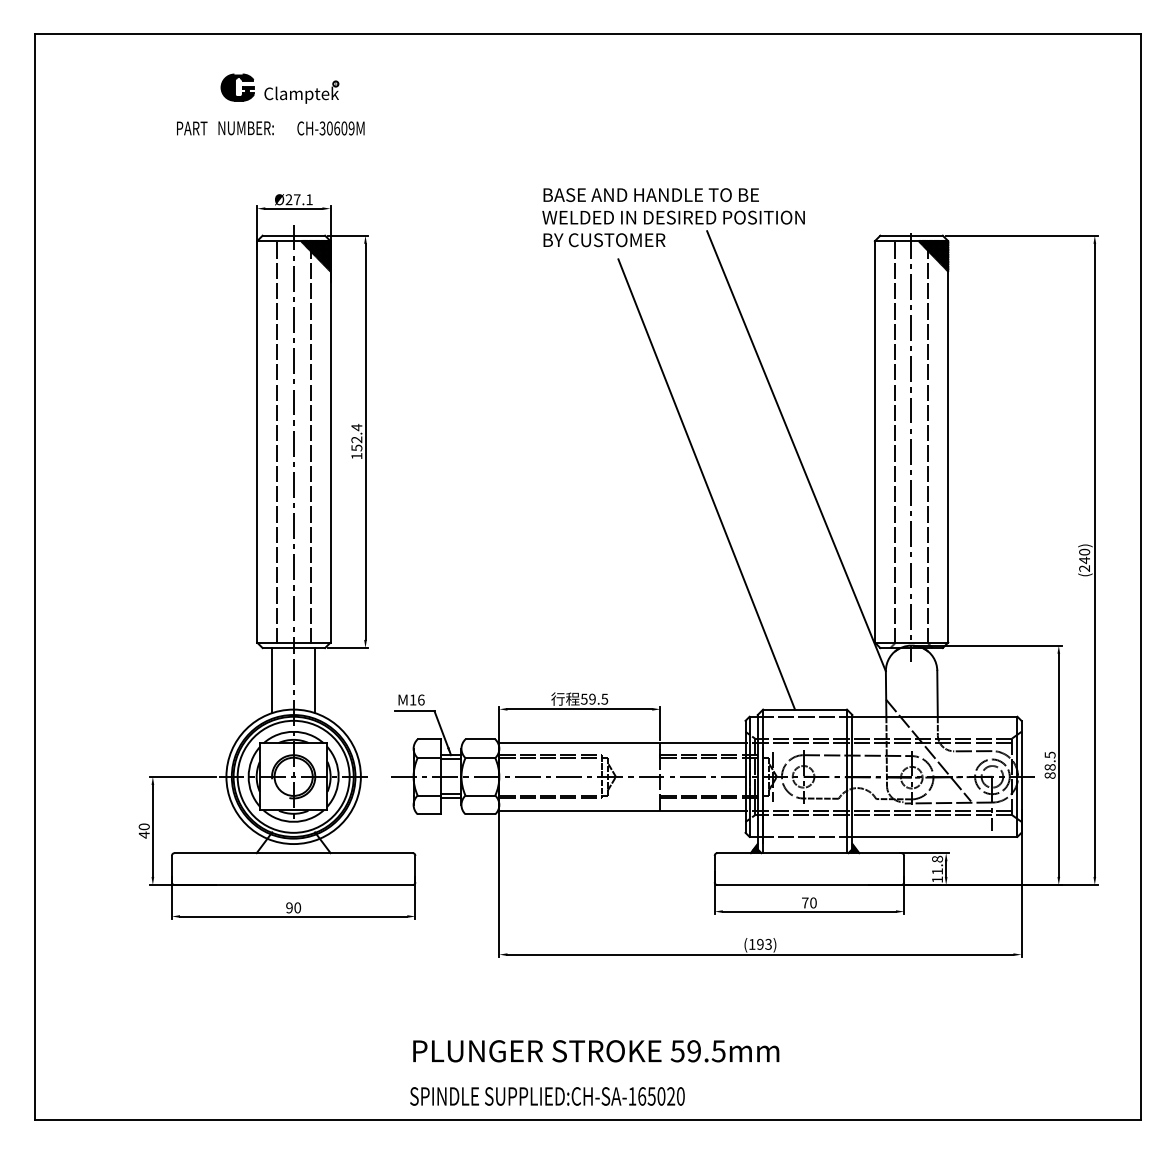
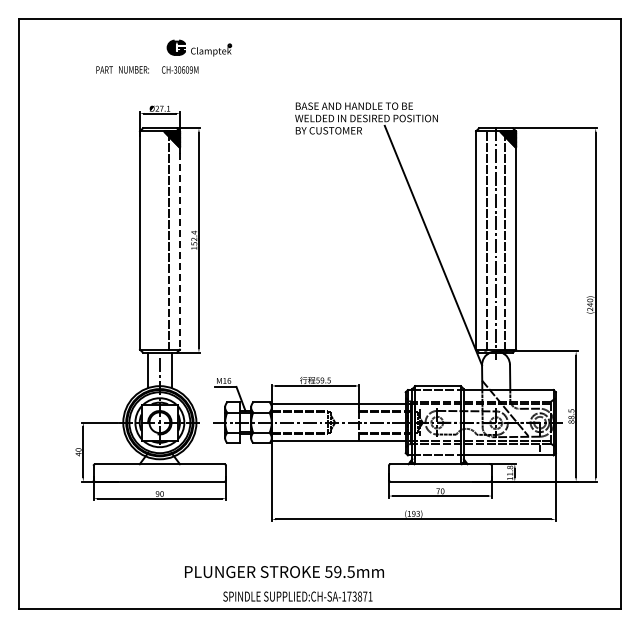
part: (280, 87) -> (199, 47), moved
line: (292, 438) -> (159, 238), removed
line: (329, 443) -> (179, 241), solid -> dashed
line: (276, 445) -> (150, 242), removed
line: (706, 484) -> (384, 263), removed
text: (596, 1050) -> (284, 571), moved
text: (660, 1096) -> (359, 596), SUPPLIED:CH-SA-165020 -> SUPPLIED:CH-SA-173871

